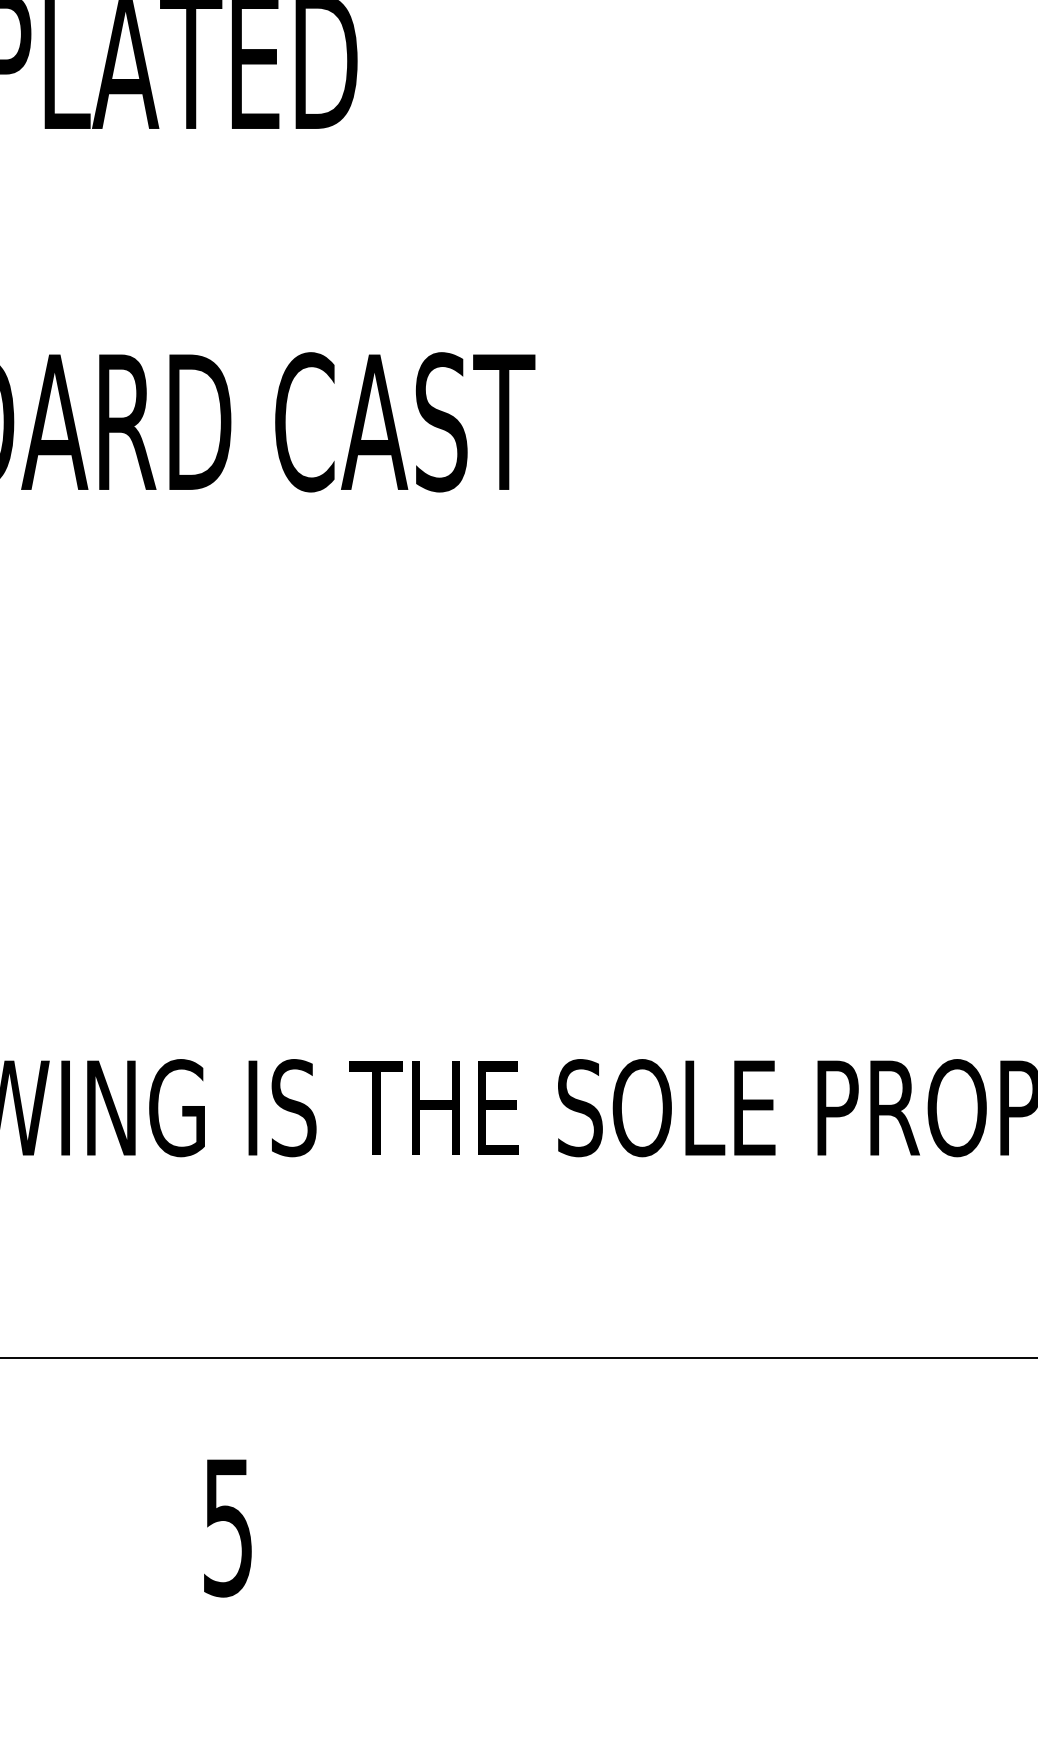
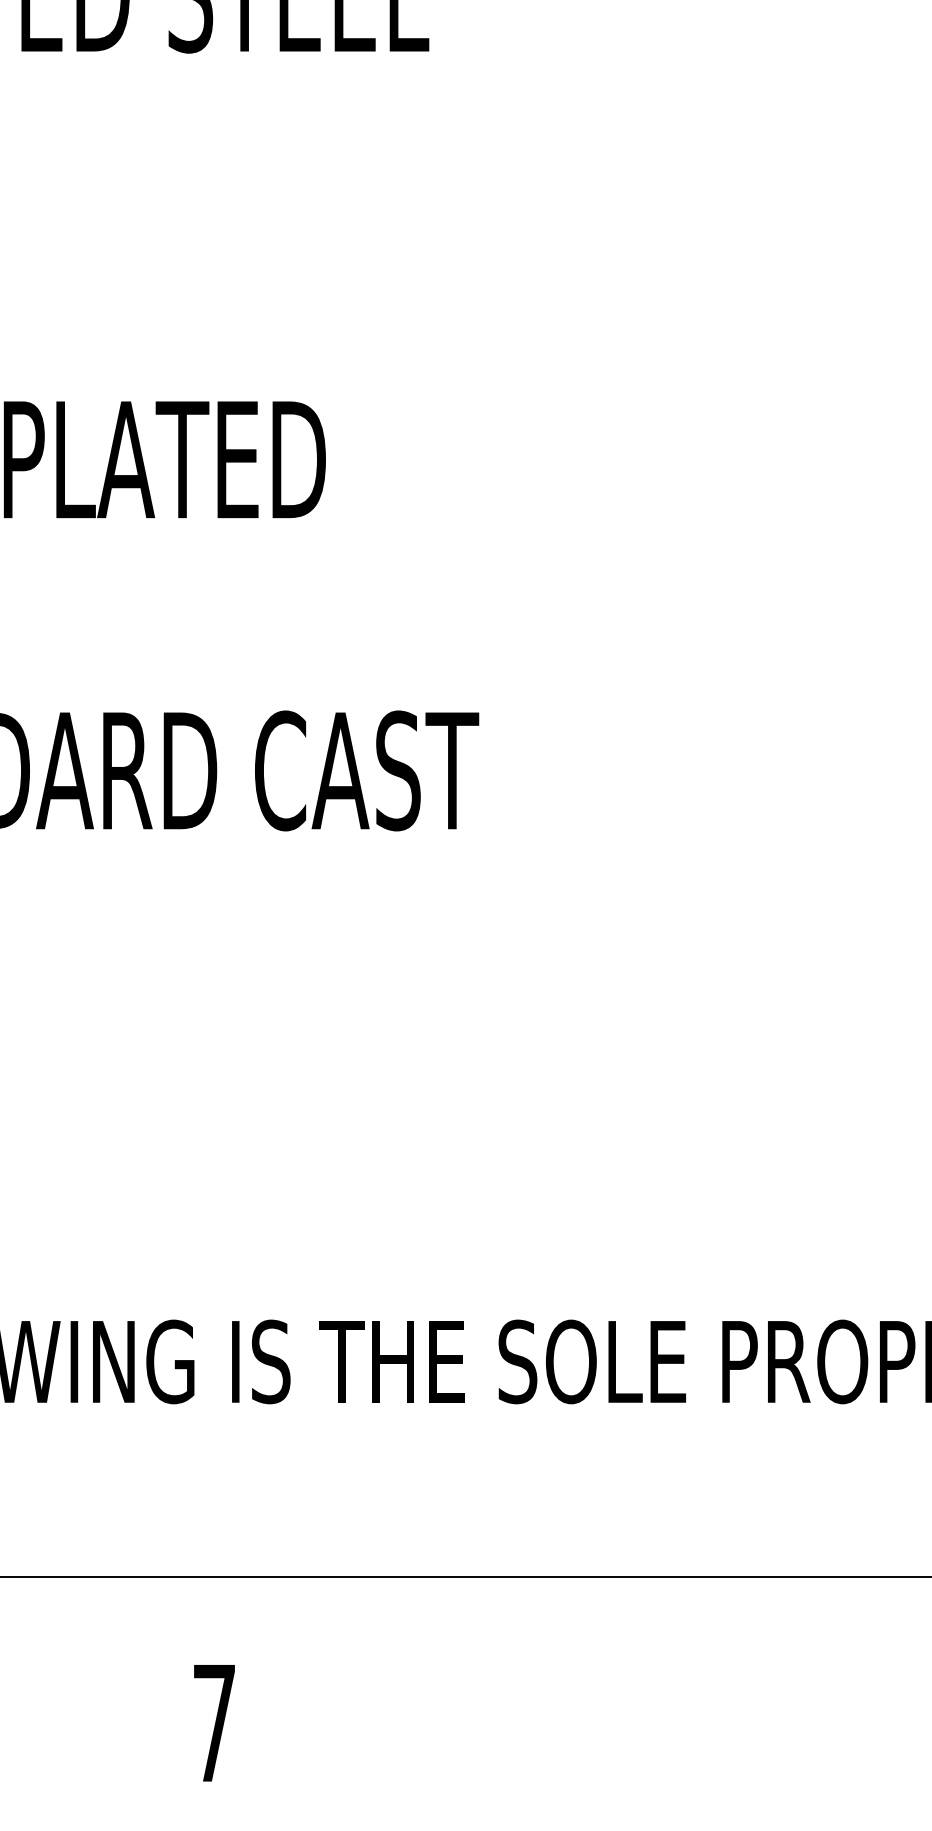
text: (227, 1528) -> (213, 1724), 5 -> 7

